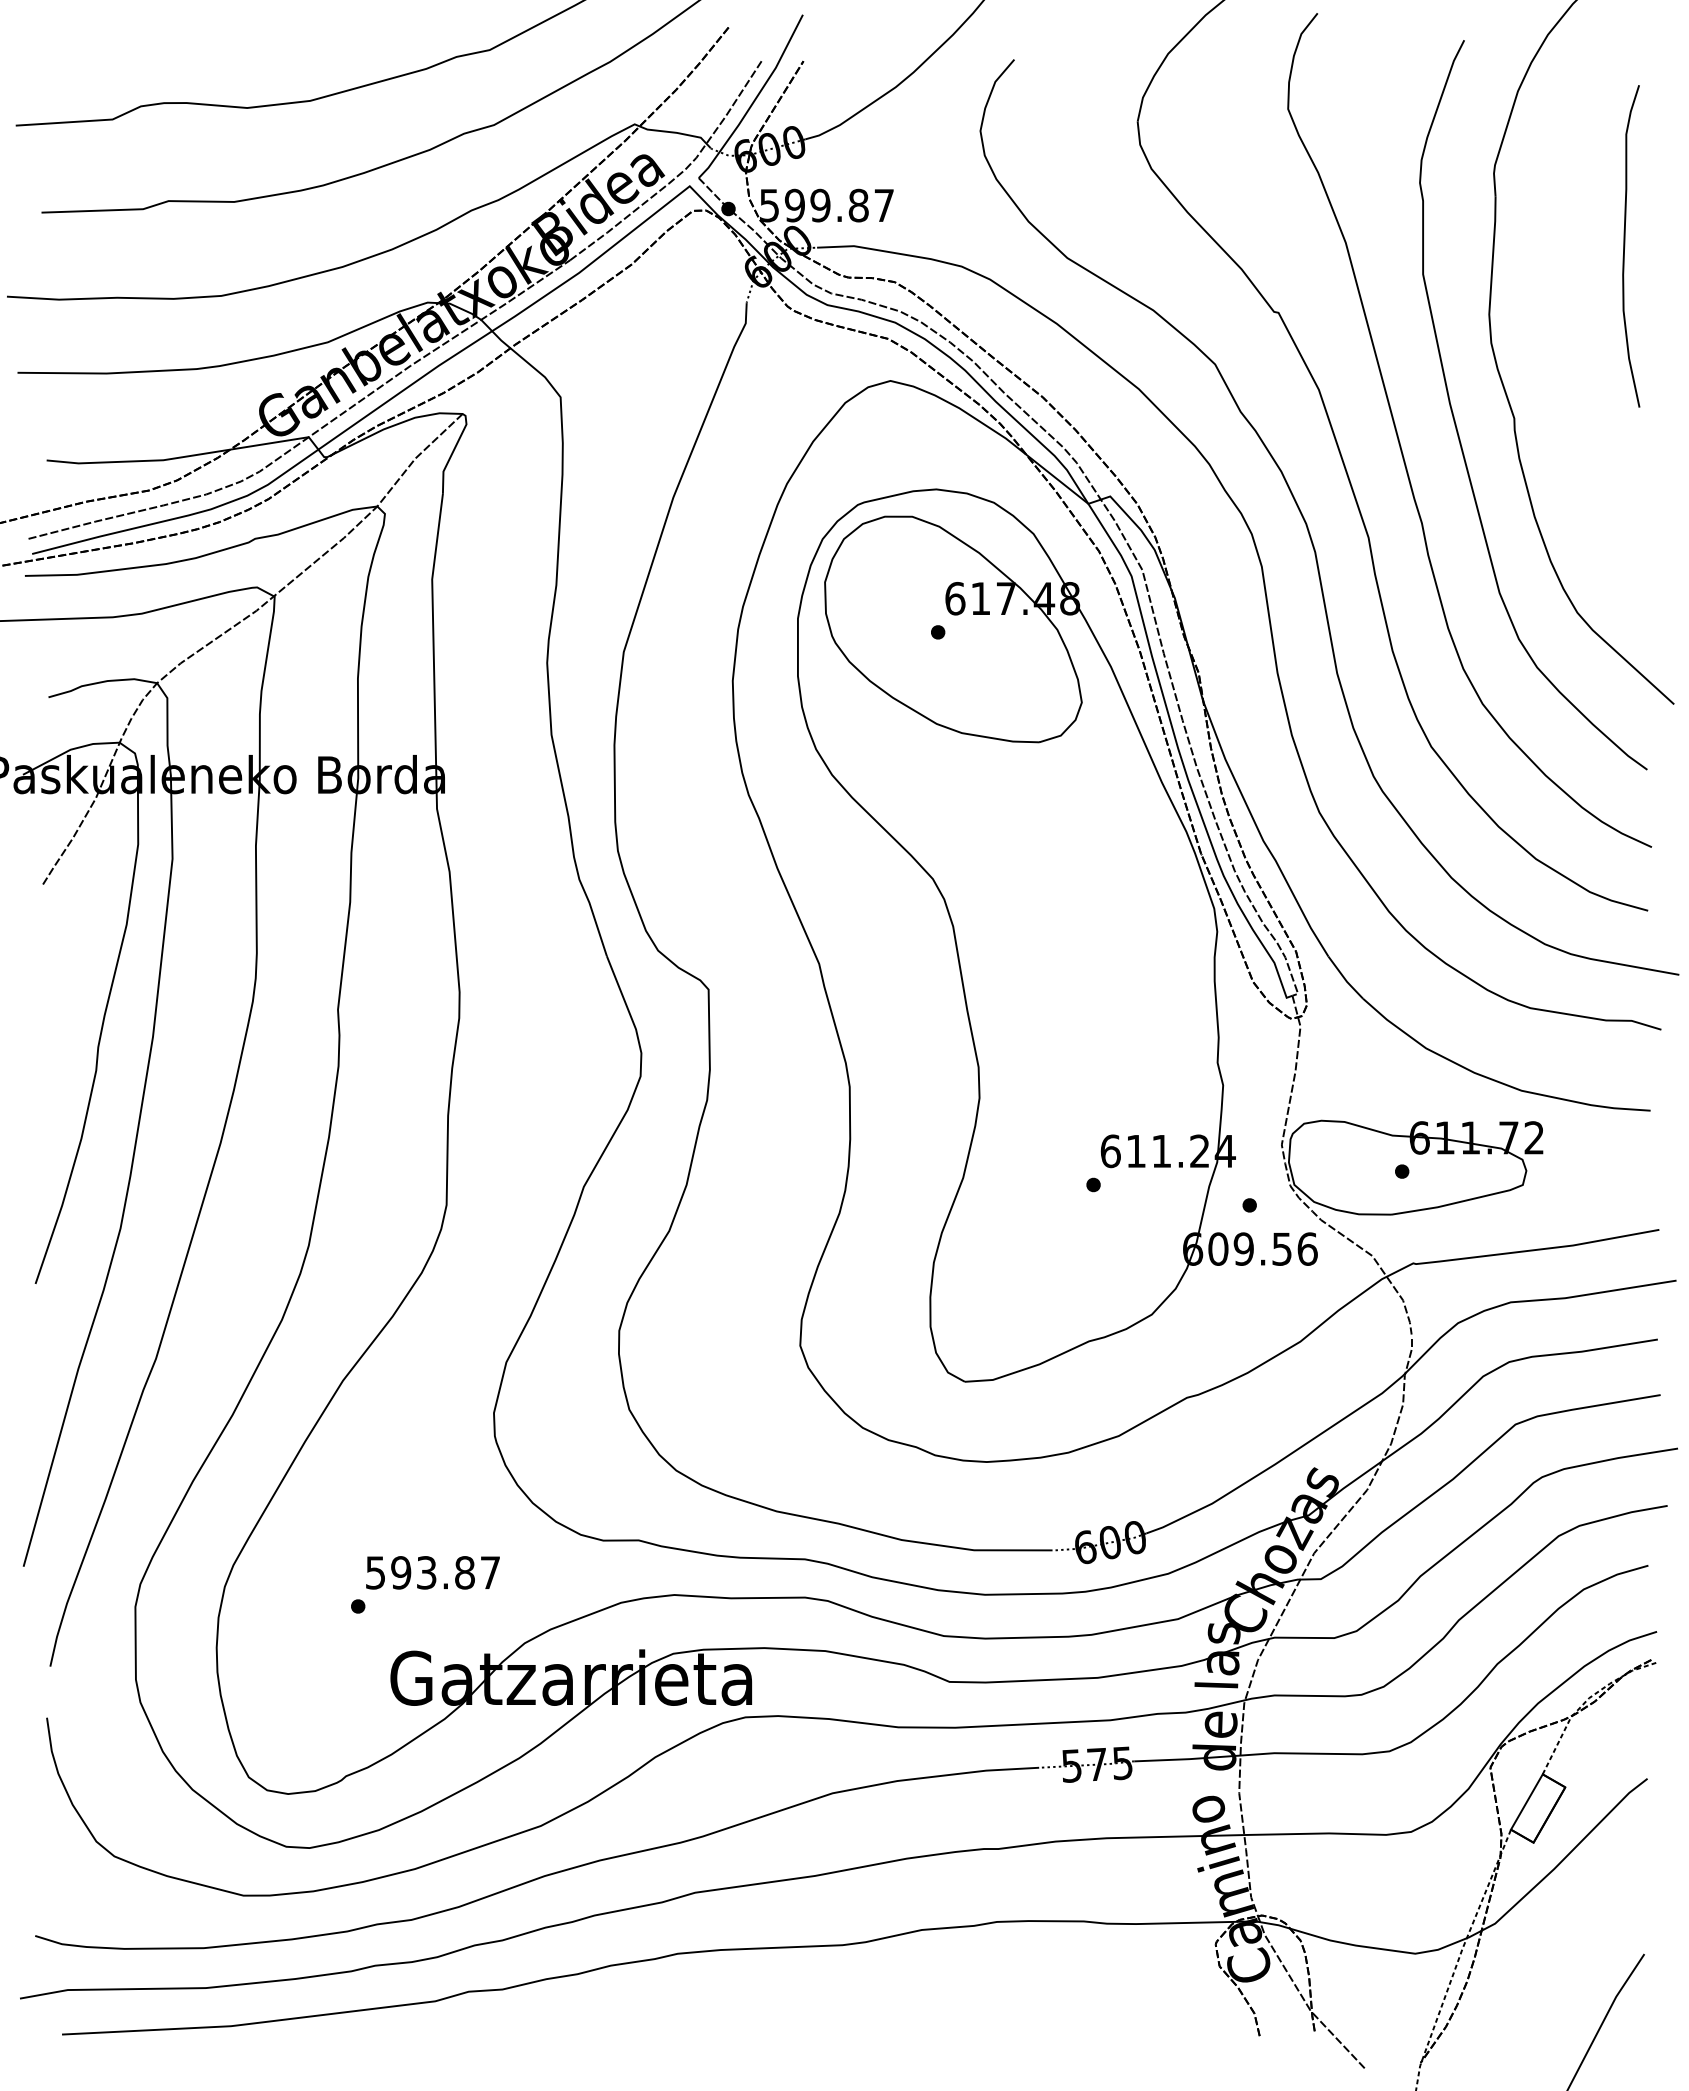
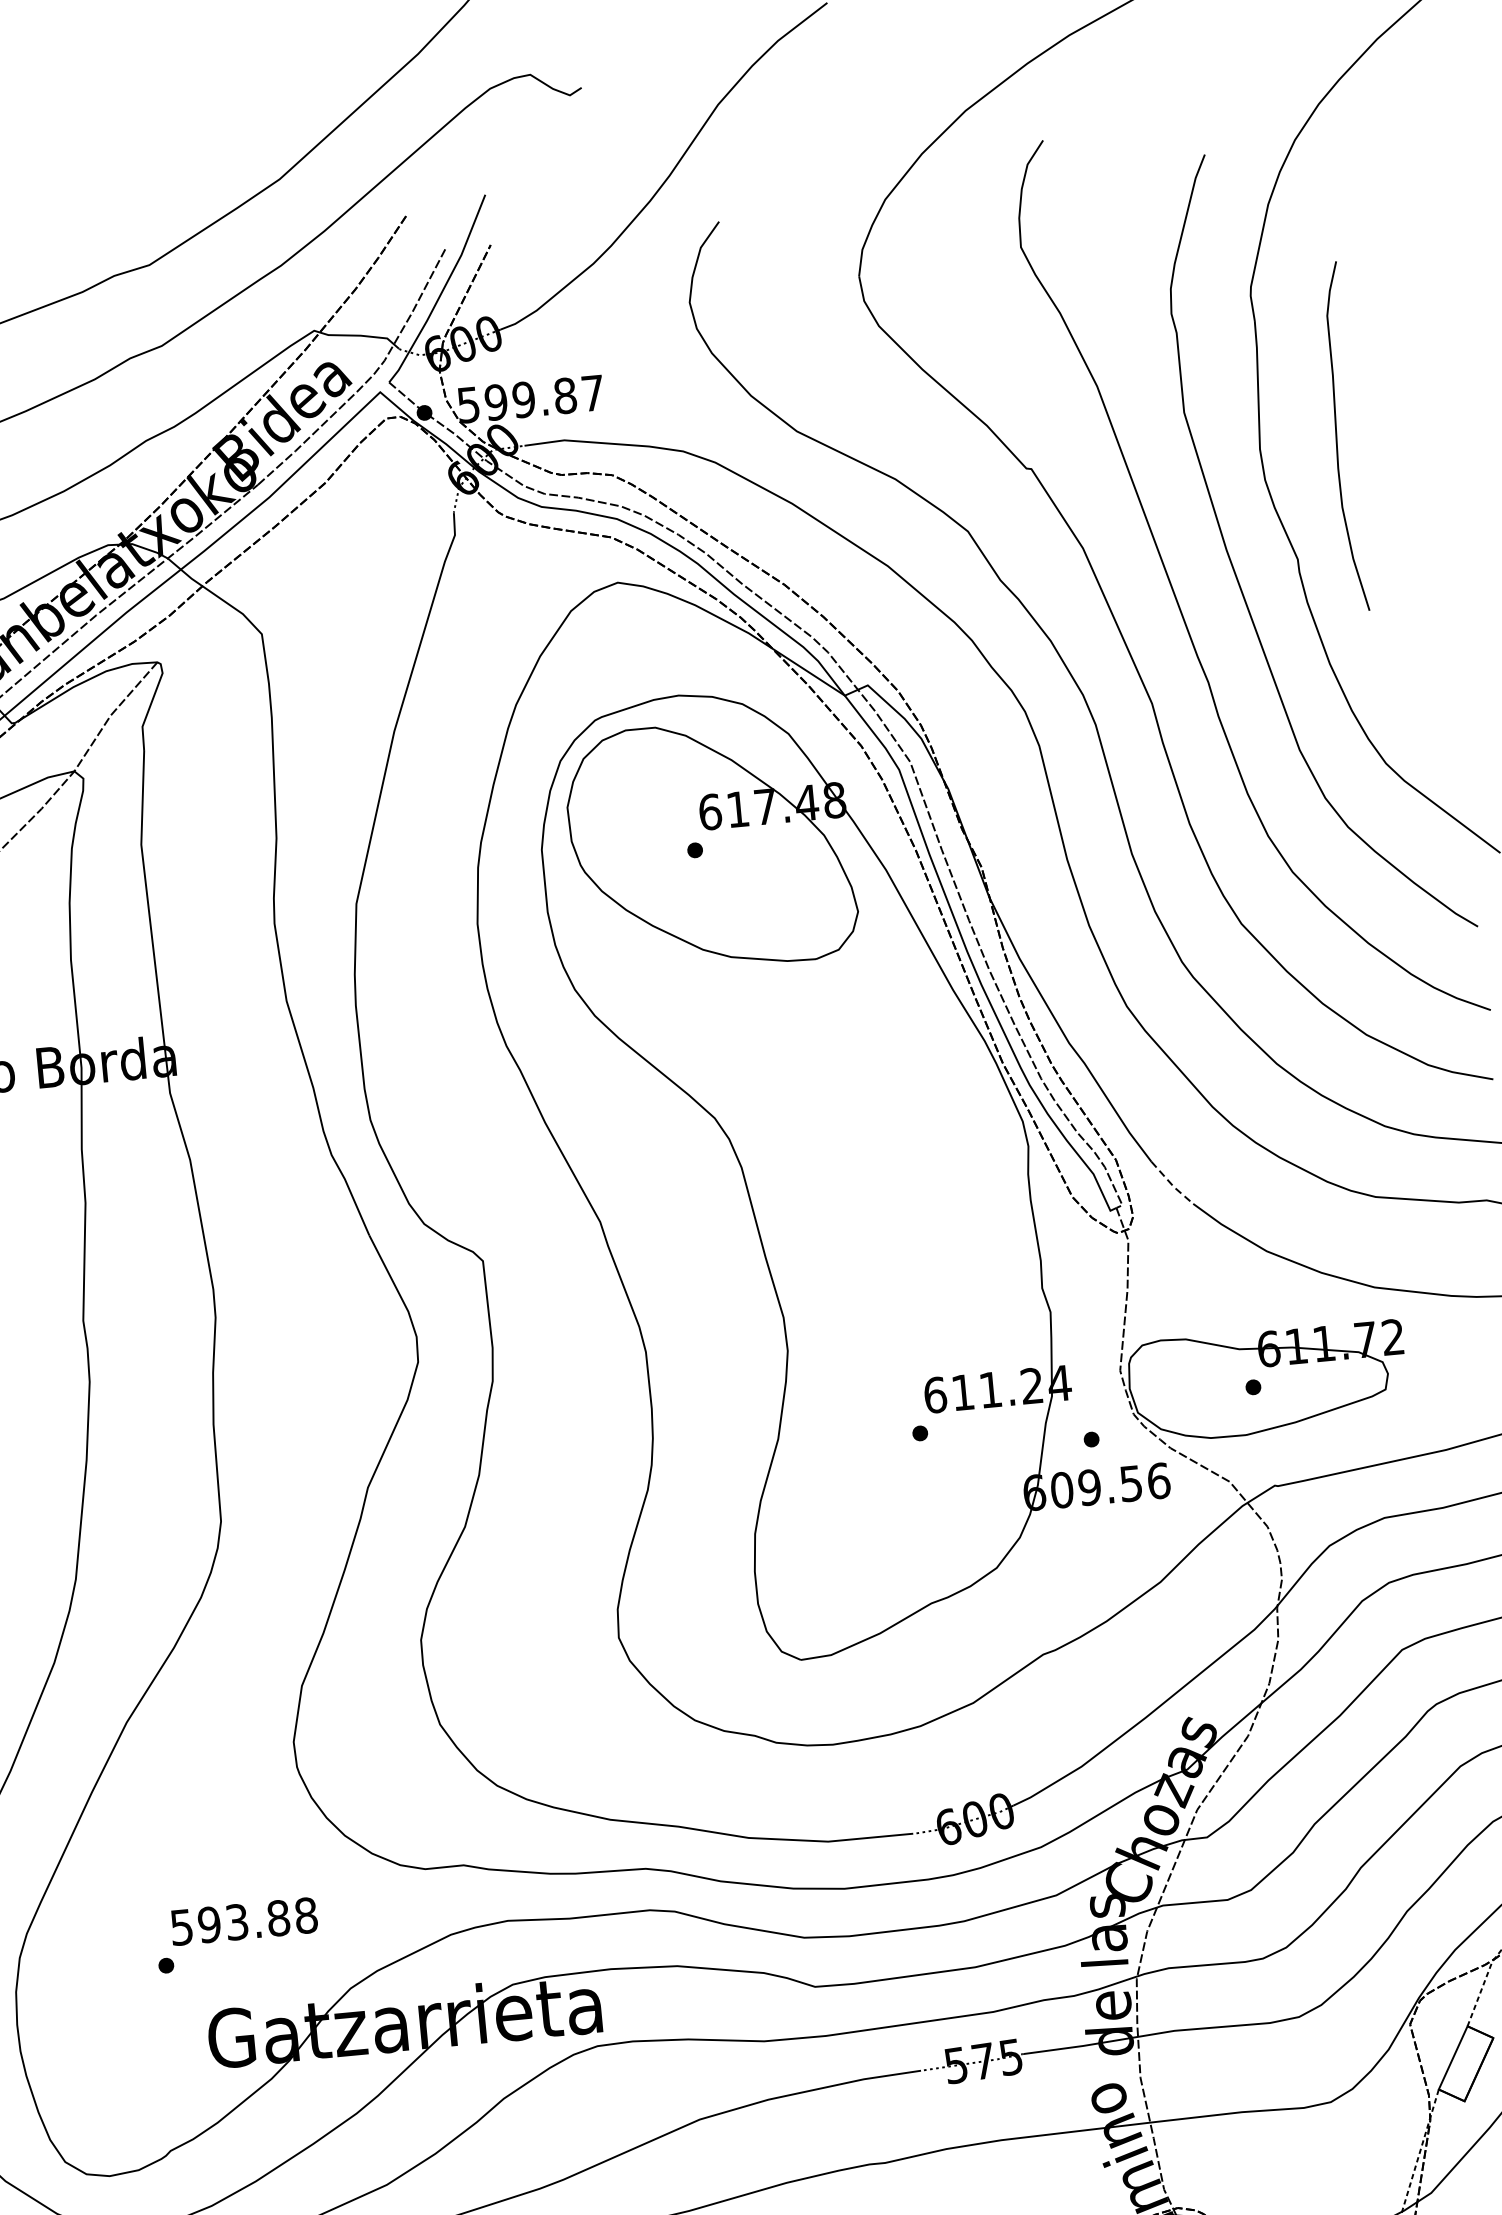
curve: (1625, 246) -> (1337, 437), moved
line: (1345, 979) -> (1172, 1184), solid -> dashed
text: (490, 1572) -> (306, 1915), 593.87 -> 593.88

